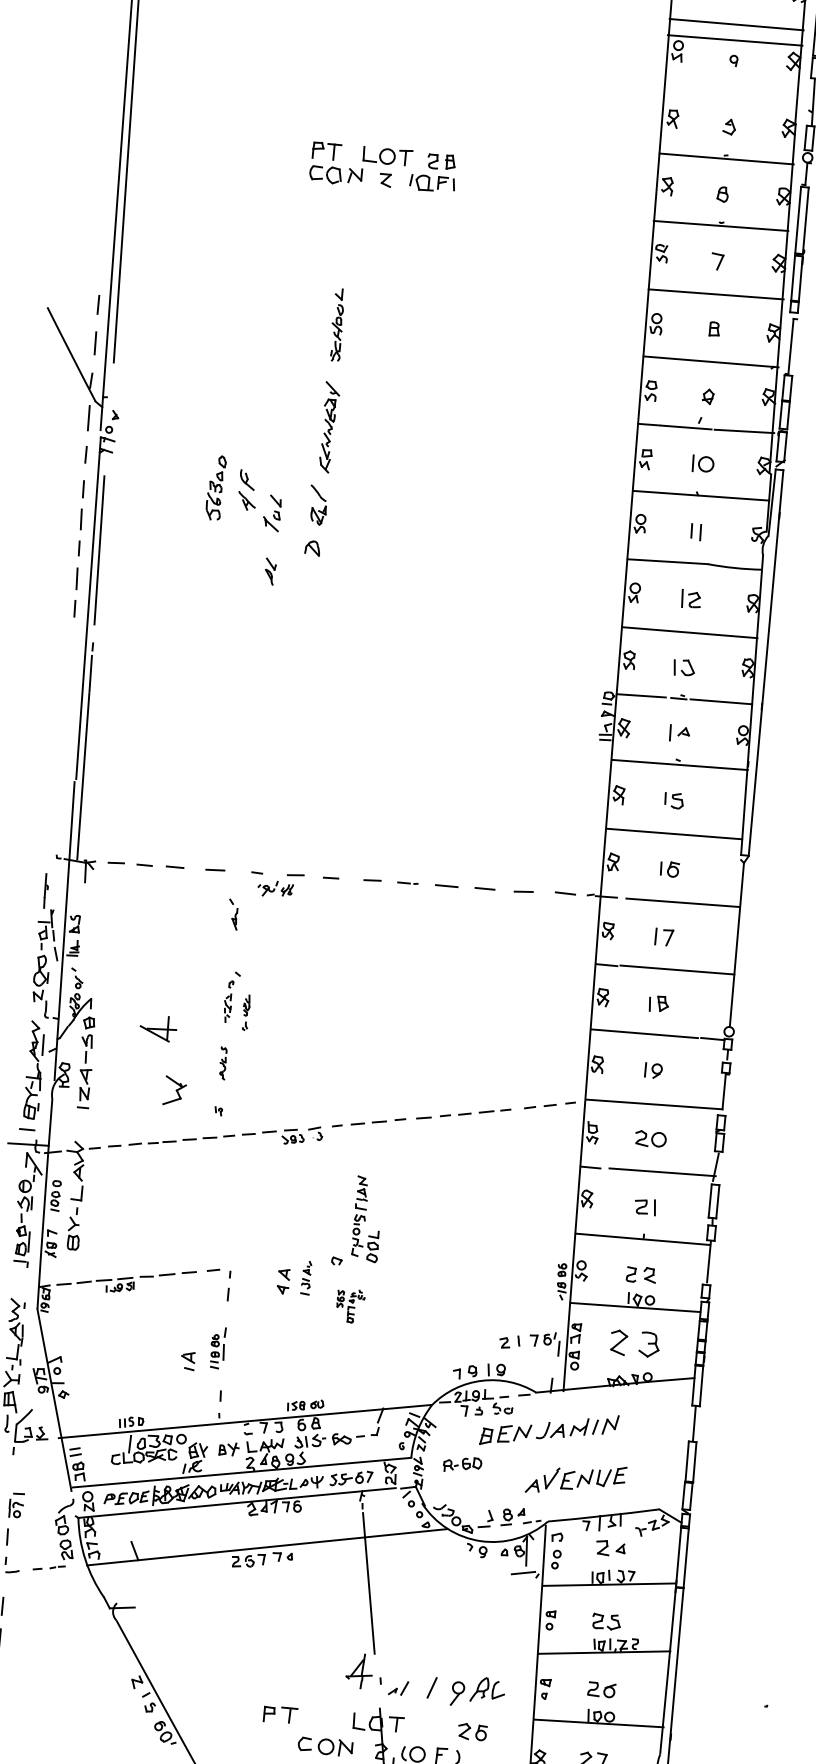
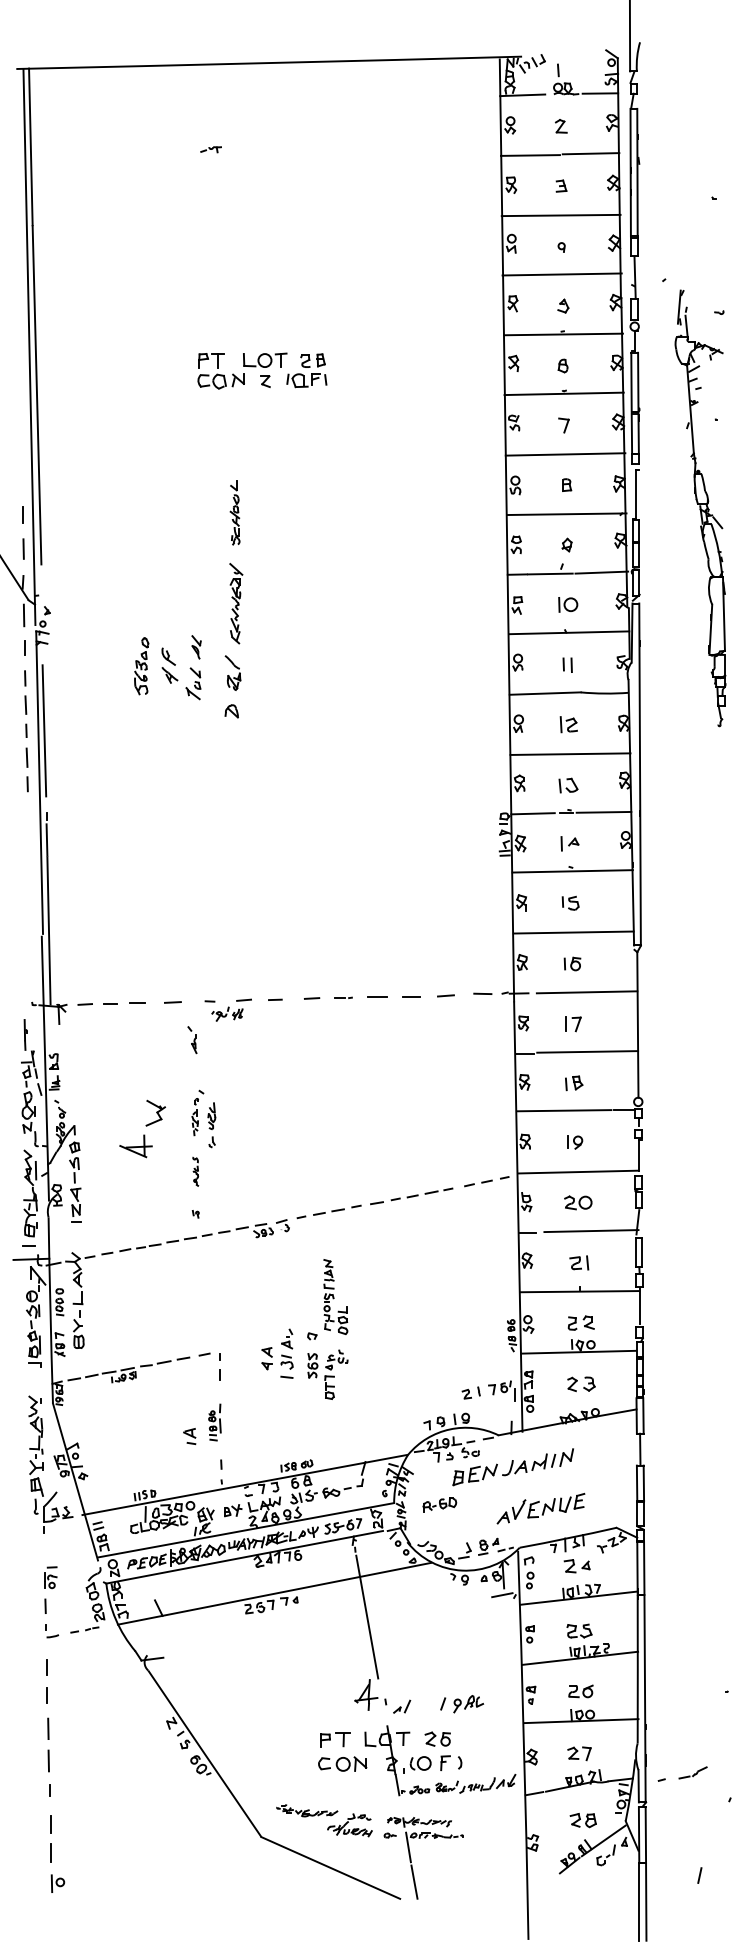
line: (734, 40) -> (561, 274), moved
part: (270, 571) -> (196, 647), moved
part: (245, 1012) -> (211, 1125), size x1.43
part: (174, 1090) -> (155, 1112), moved
part: (305, 1277) -> (286, 1353), size x1.67
part: (349, 1305) -> (327, 1374), size x1.67
part: (635, 1344) -> (581, 1384), size x0.62
part: (466, 1692) -> (462, 1704), size x0.62
part: (280, 1714) -> (335, 1739), moved
part: (472, 1731) -> (437, 1738), moved

